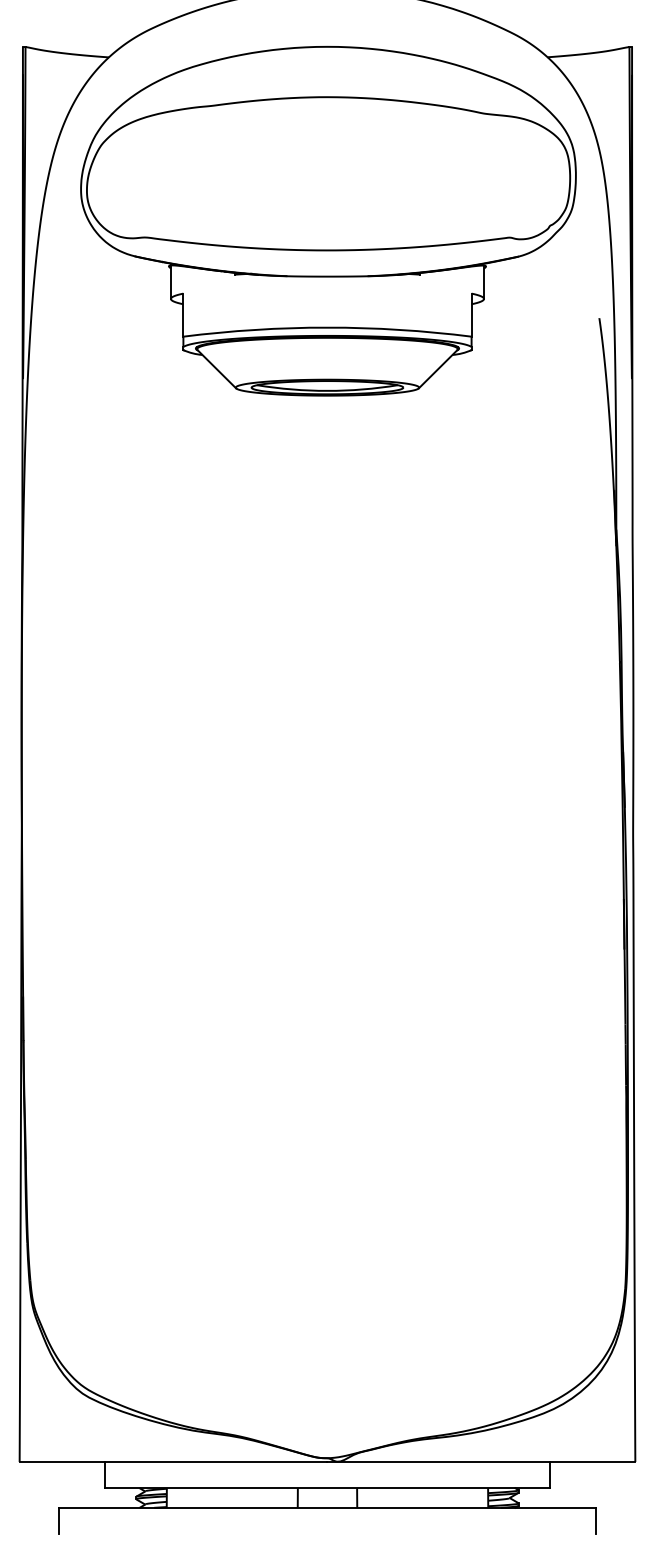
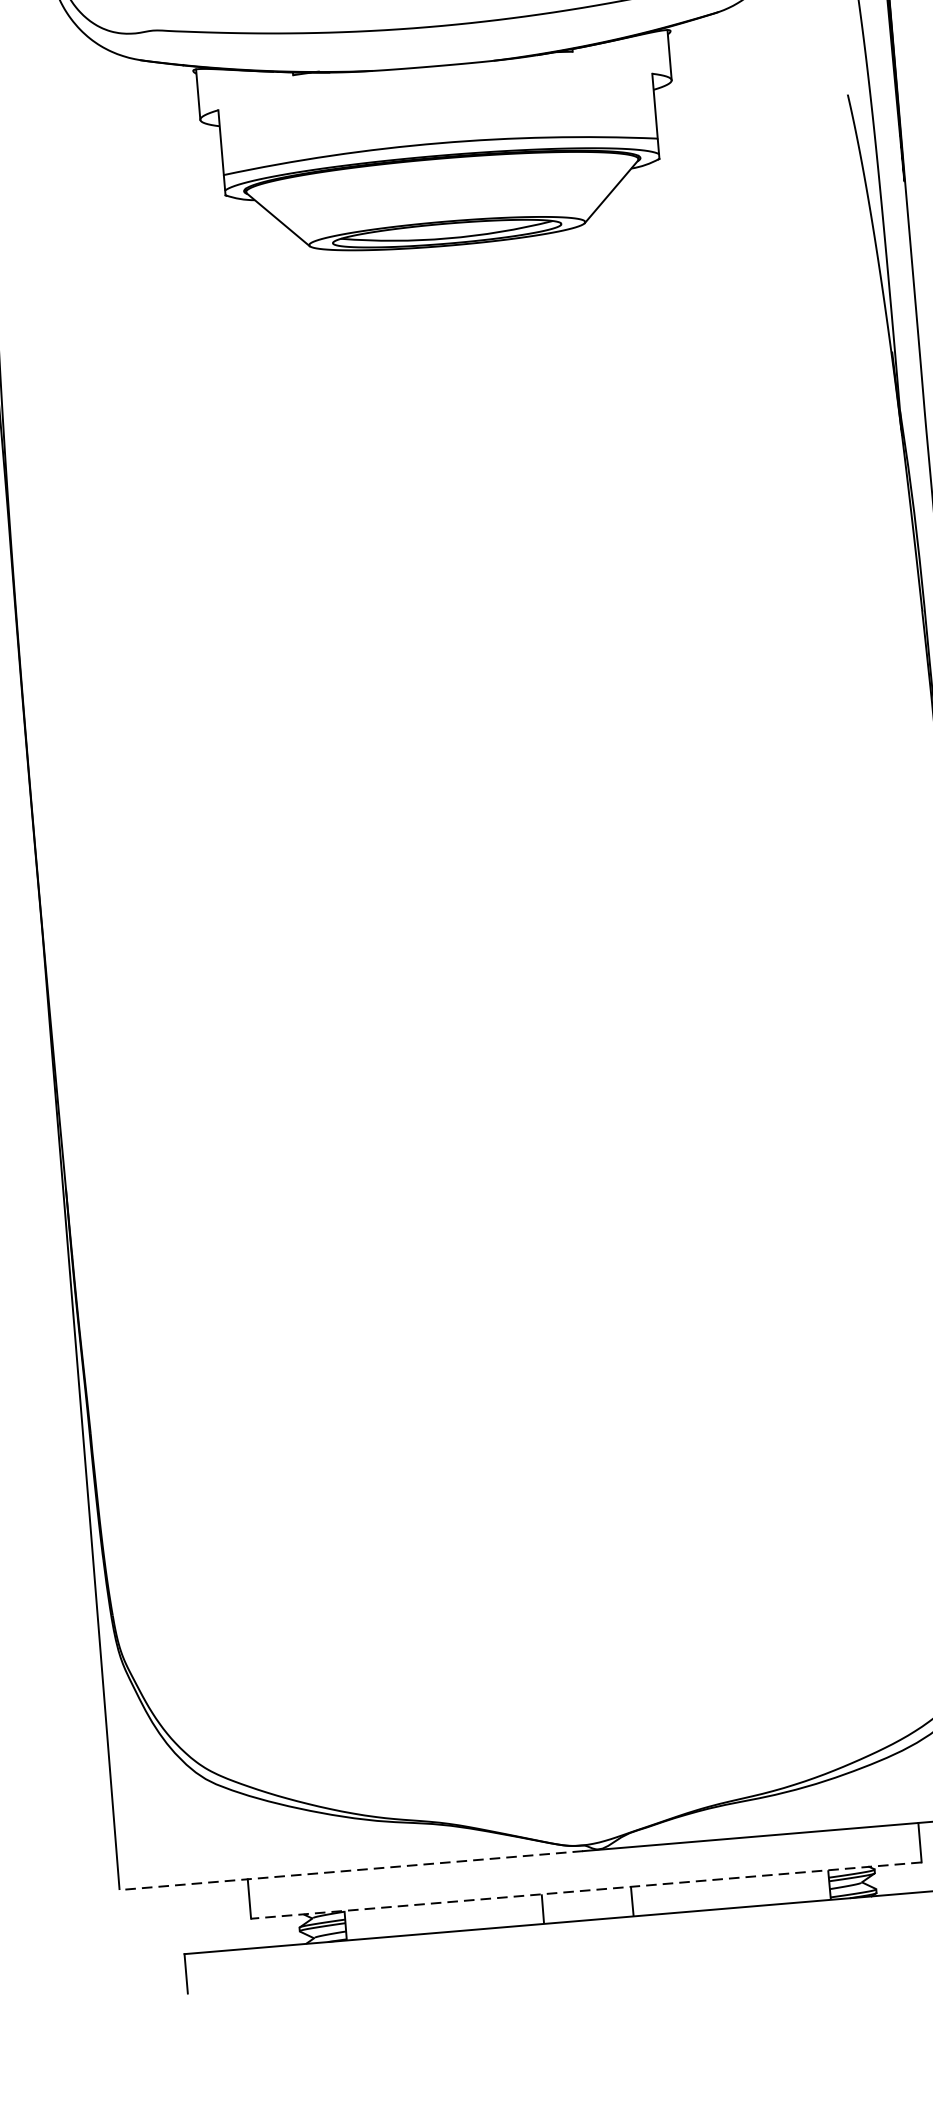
line: (173, 1462) -> (351, 1871), solid -> dashed
line: (327, 1488) -> (586, 1891), solid -> dashed

